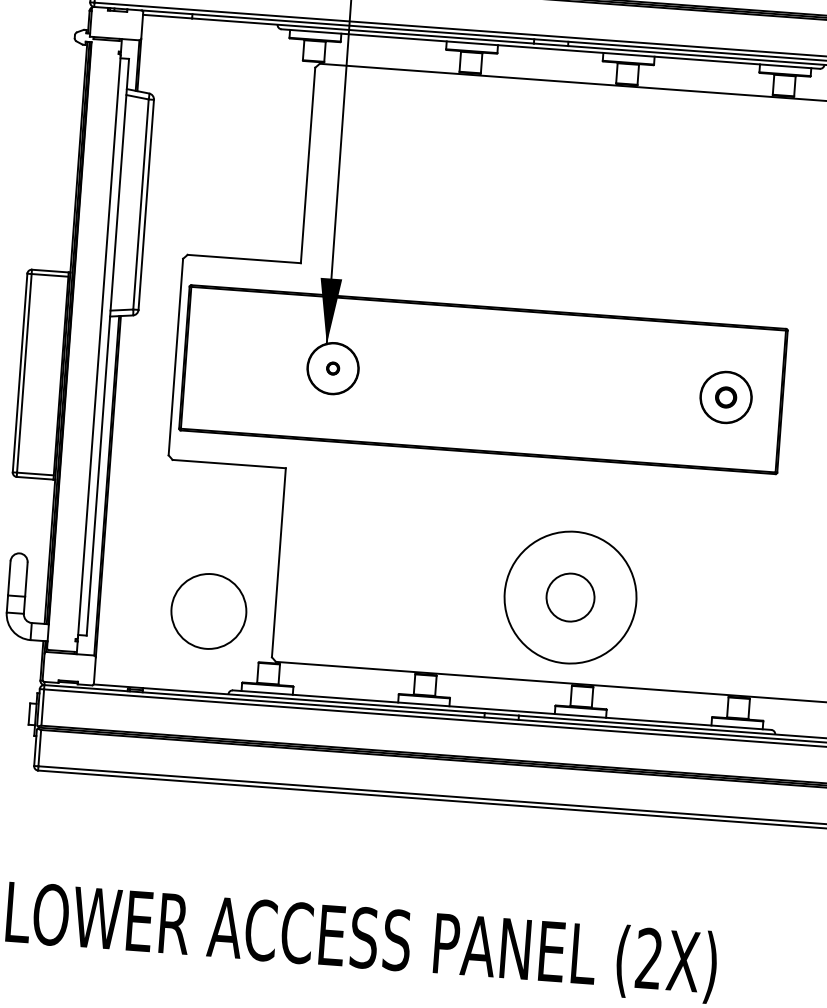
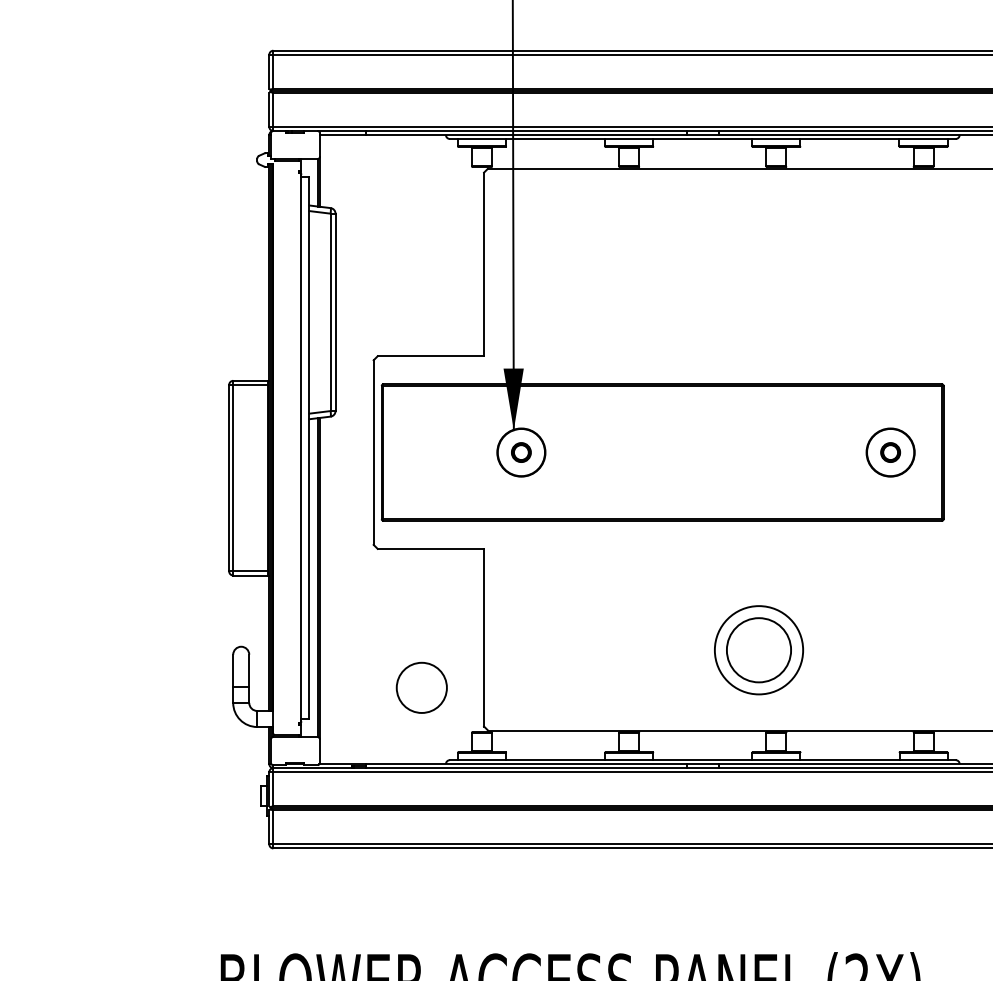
part: (333, 368) -> (521, 452), size x1.67
circle: (569, 597) -> (758, 650), size x0.71
circle: (569, 597) -> (758, 650), size x1.43
circle: (208, 610) -> (421, 687), size x0.71

